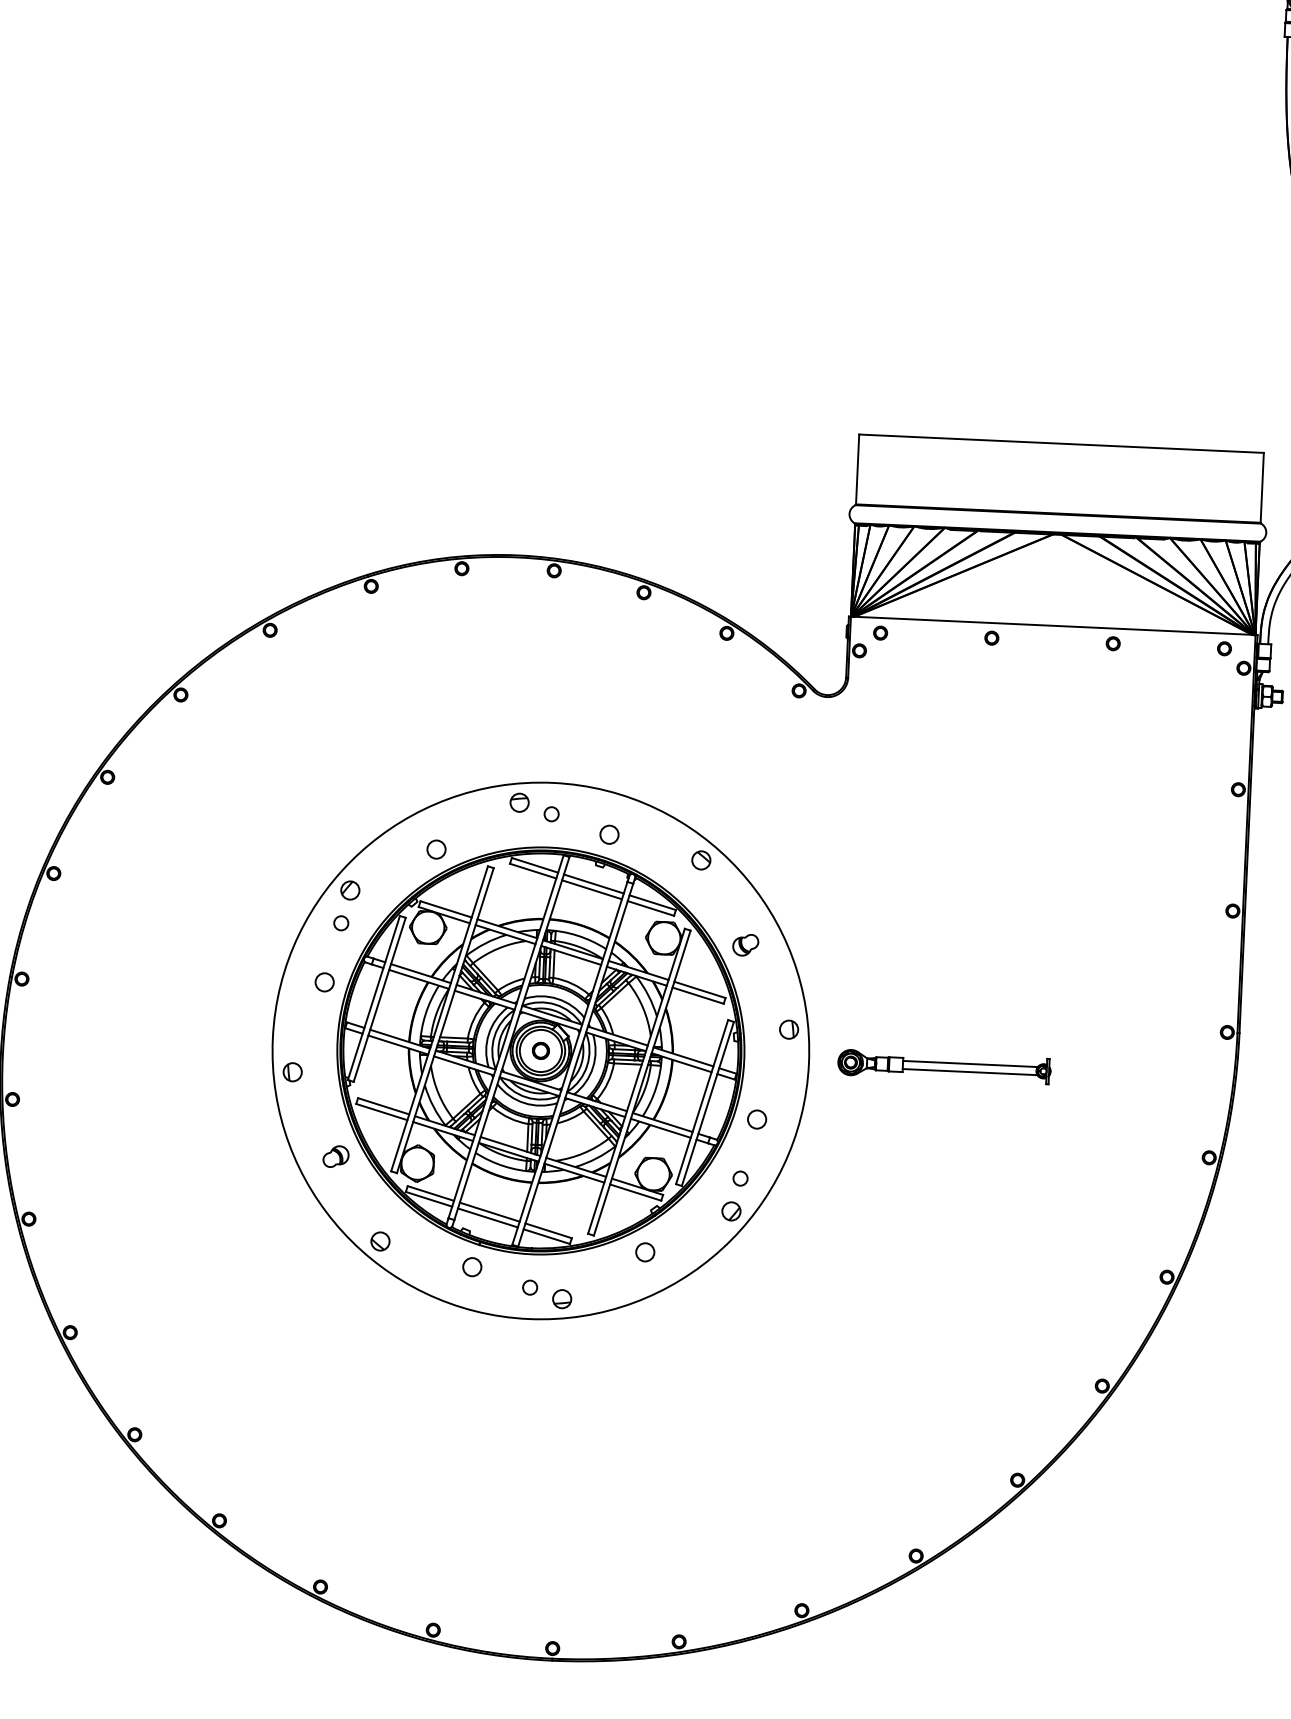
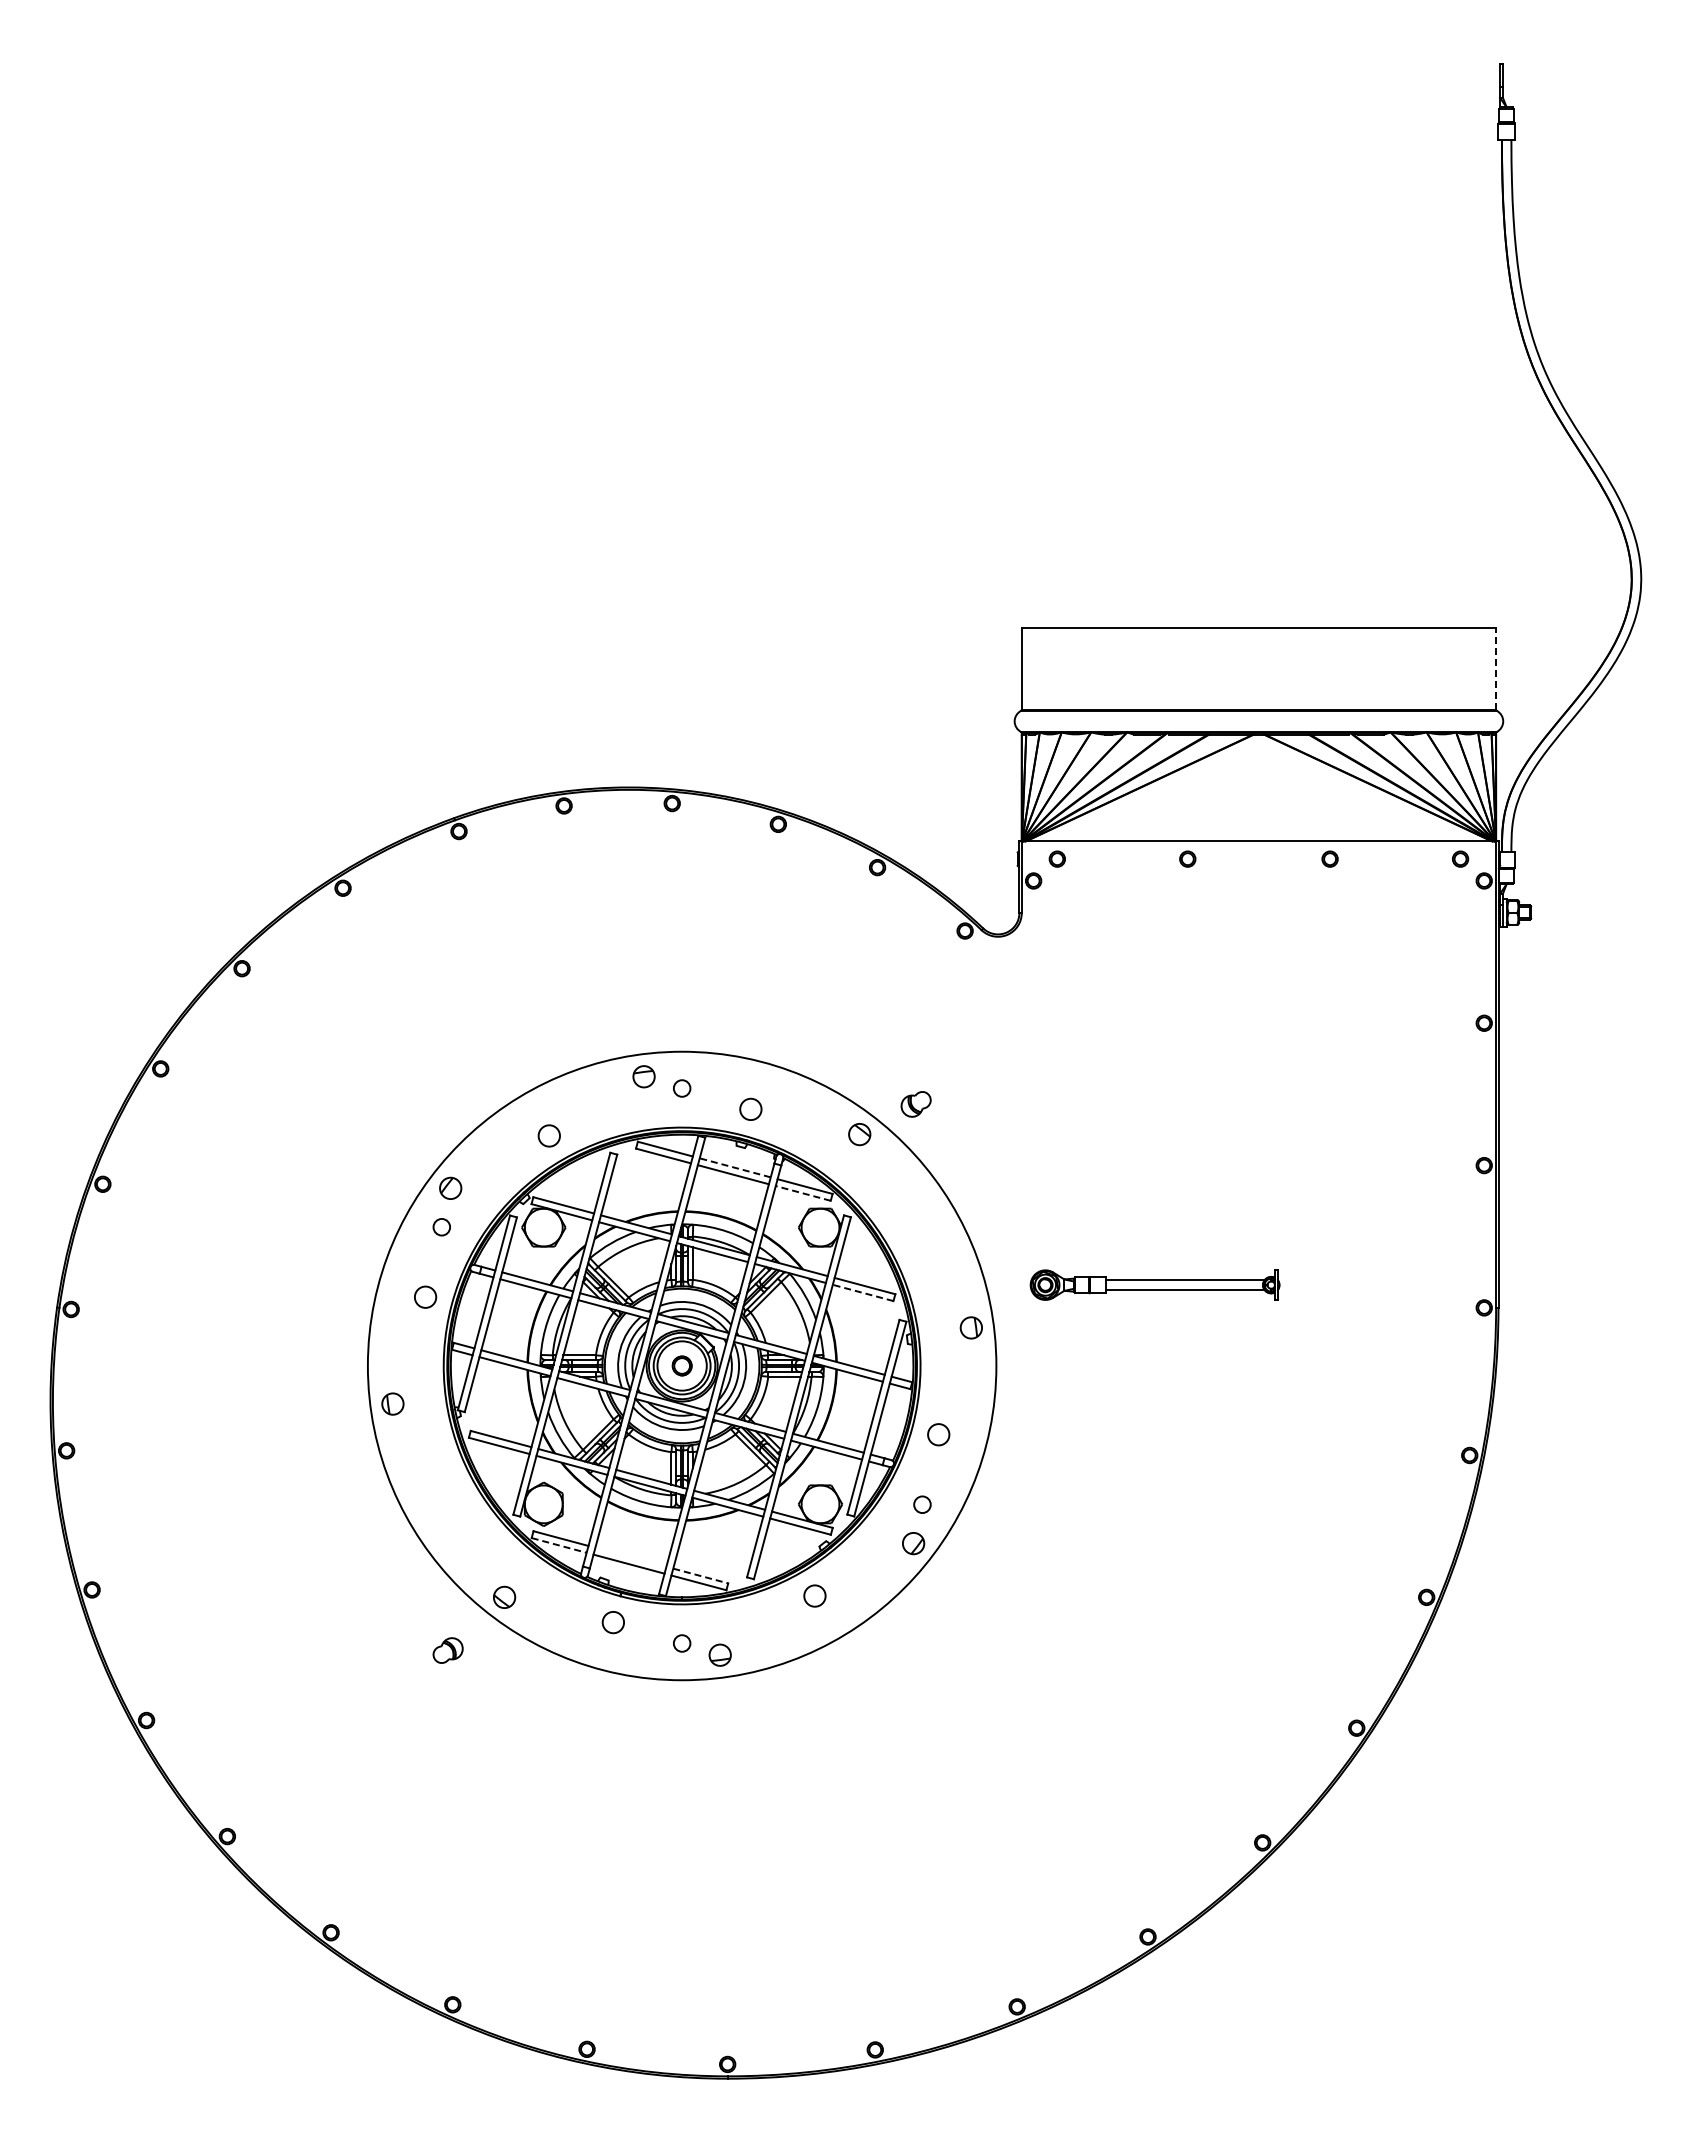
line: (1262, 487) -> (1496, 668), solid -> dashed
line: (594, 883) -> (735, 1167), solid -> dashed
line: (650, 908) -> (802, 1193), solid -> dashed
part: (745, 945) -> (915, 1104), moved
line: (697, 995) -> (862, 1292), solid -> dashed
part: (943, 1066) -> (1154, 1284), moved
part: (335, 1156) -> (447, 1650), moved
line: (429, 1199) -> (559, 1545), solid -> dashed
line: (489, 1211) -> (630, 1556), removed
line: (549, 1231) -> (701, 1576), solid -> dashed

